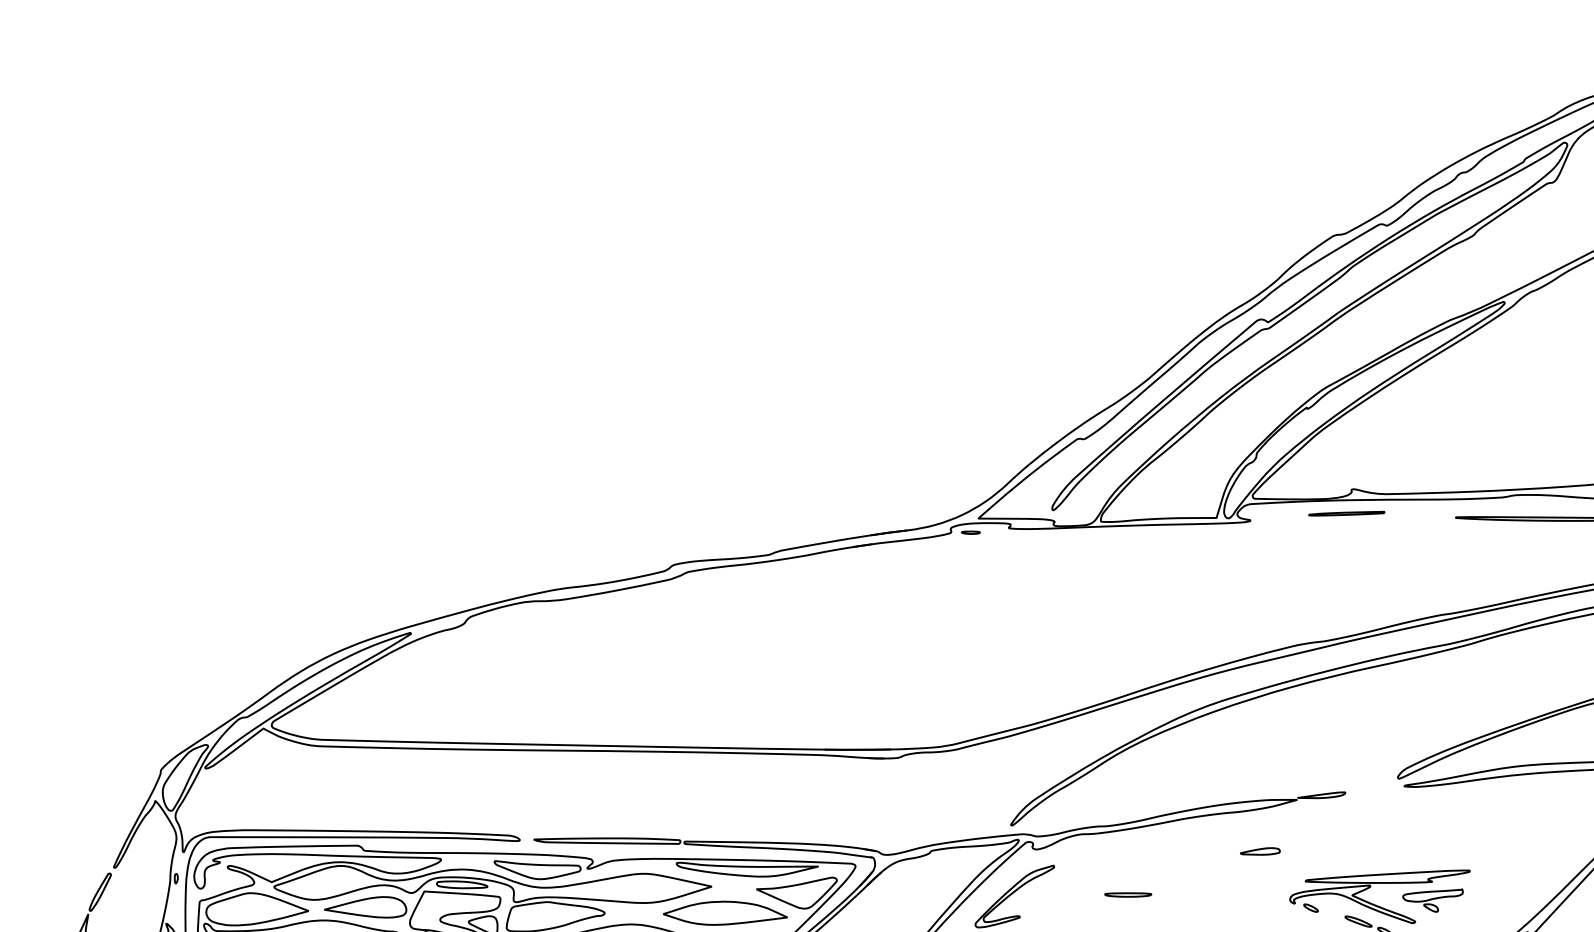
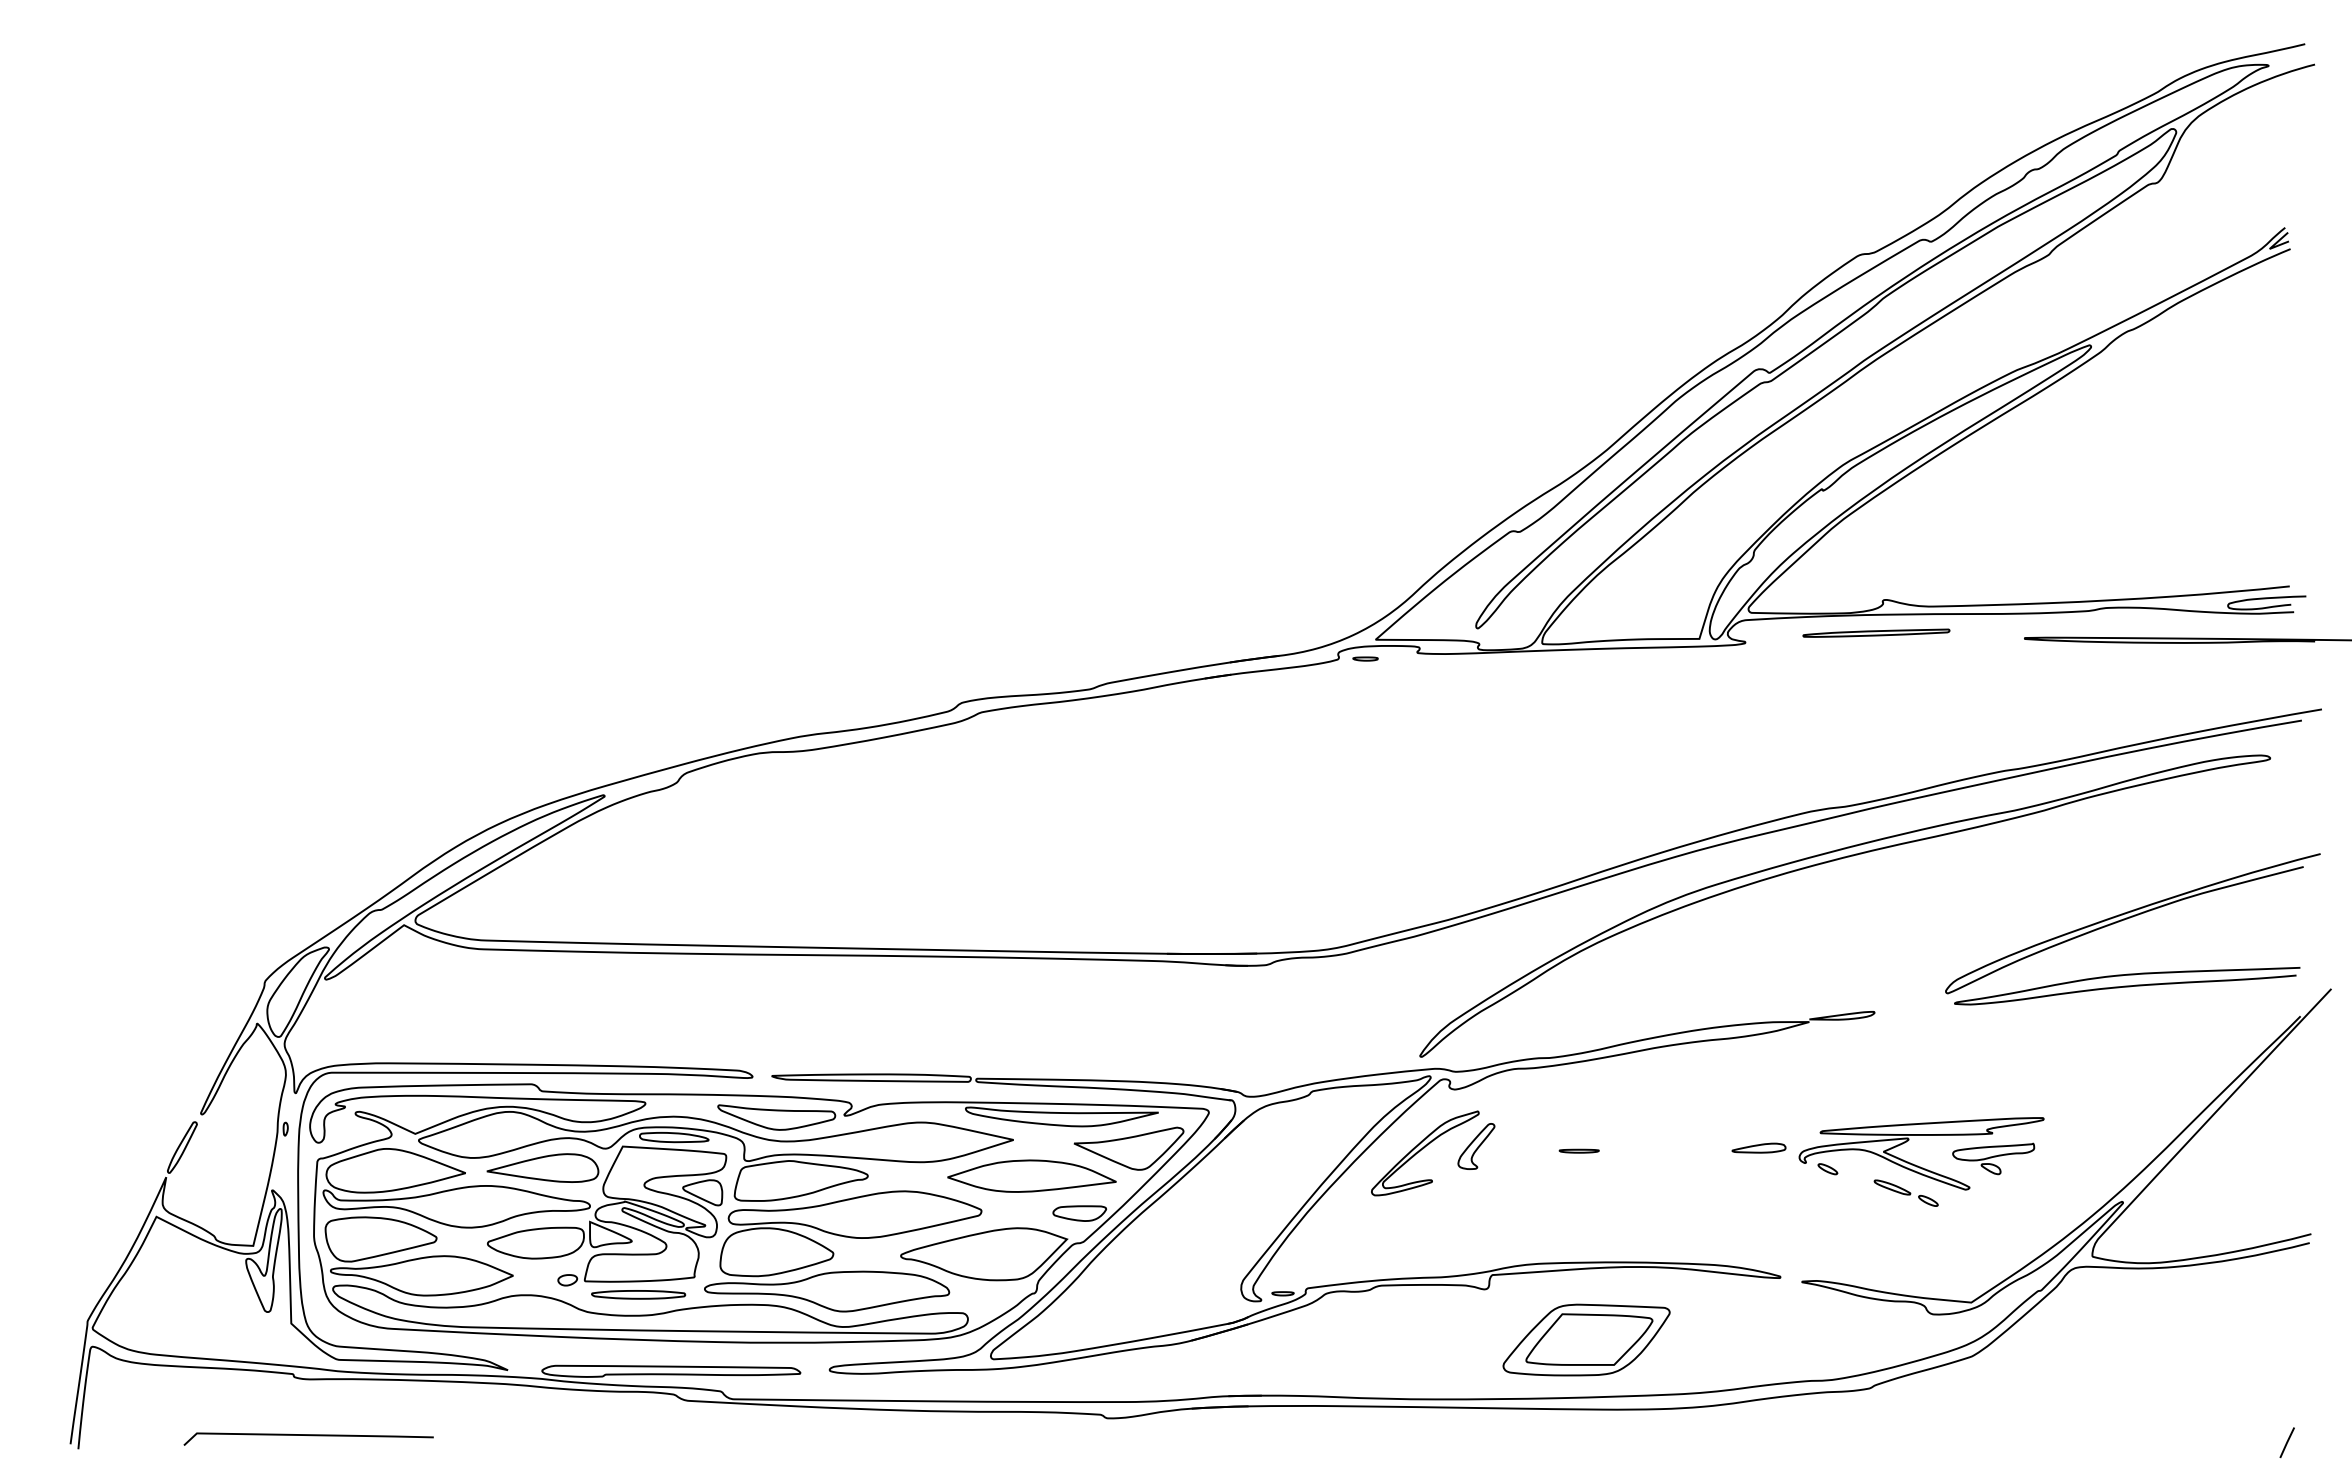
part: (1346, 513) -> (1876, 632), size x1.43
part: (1259, 850) -> (1758, 1147), moved
part: (1052, 891) -> (1476, 1146), added
part: (1127, 894) -> (1578, 1150), size x0.62

